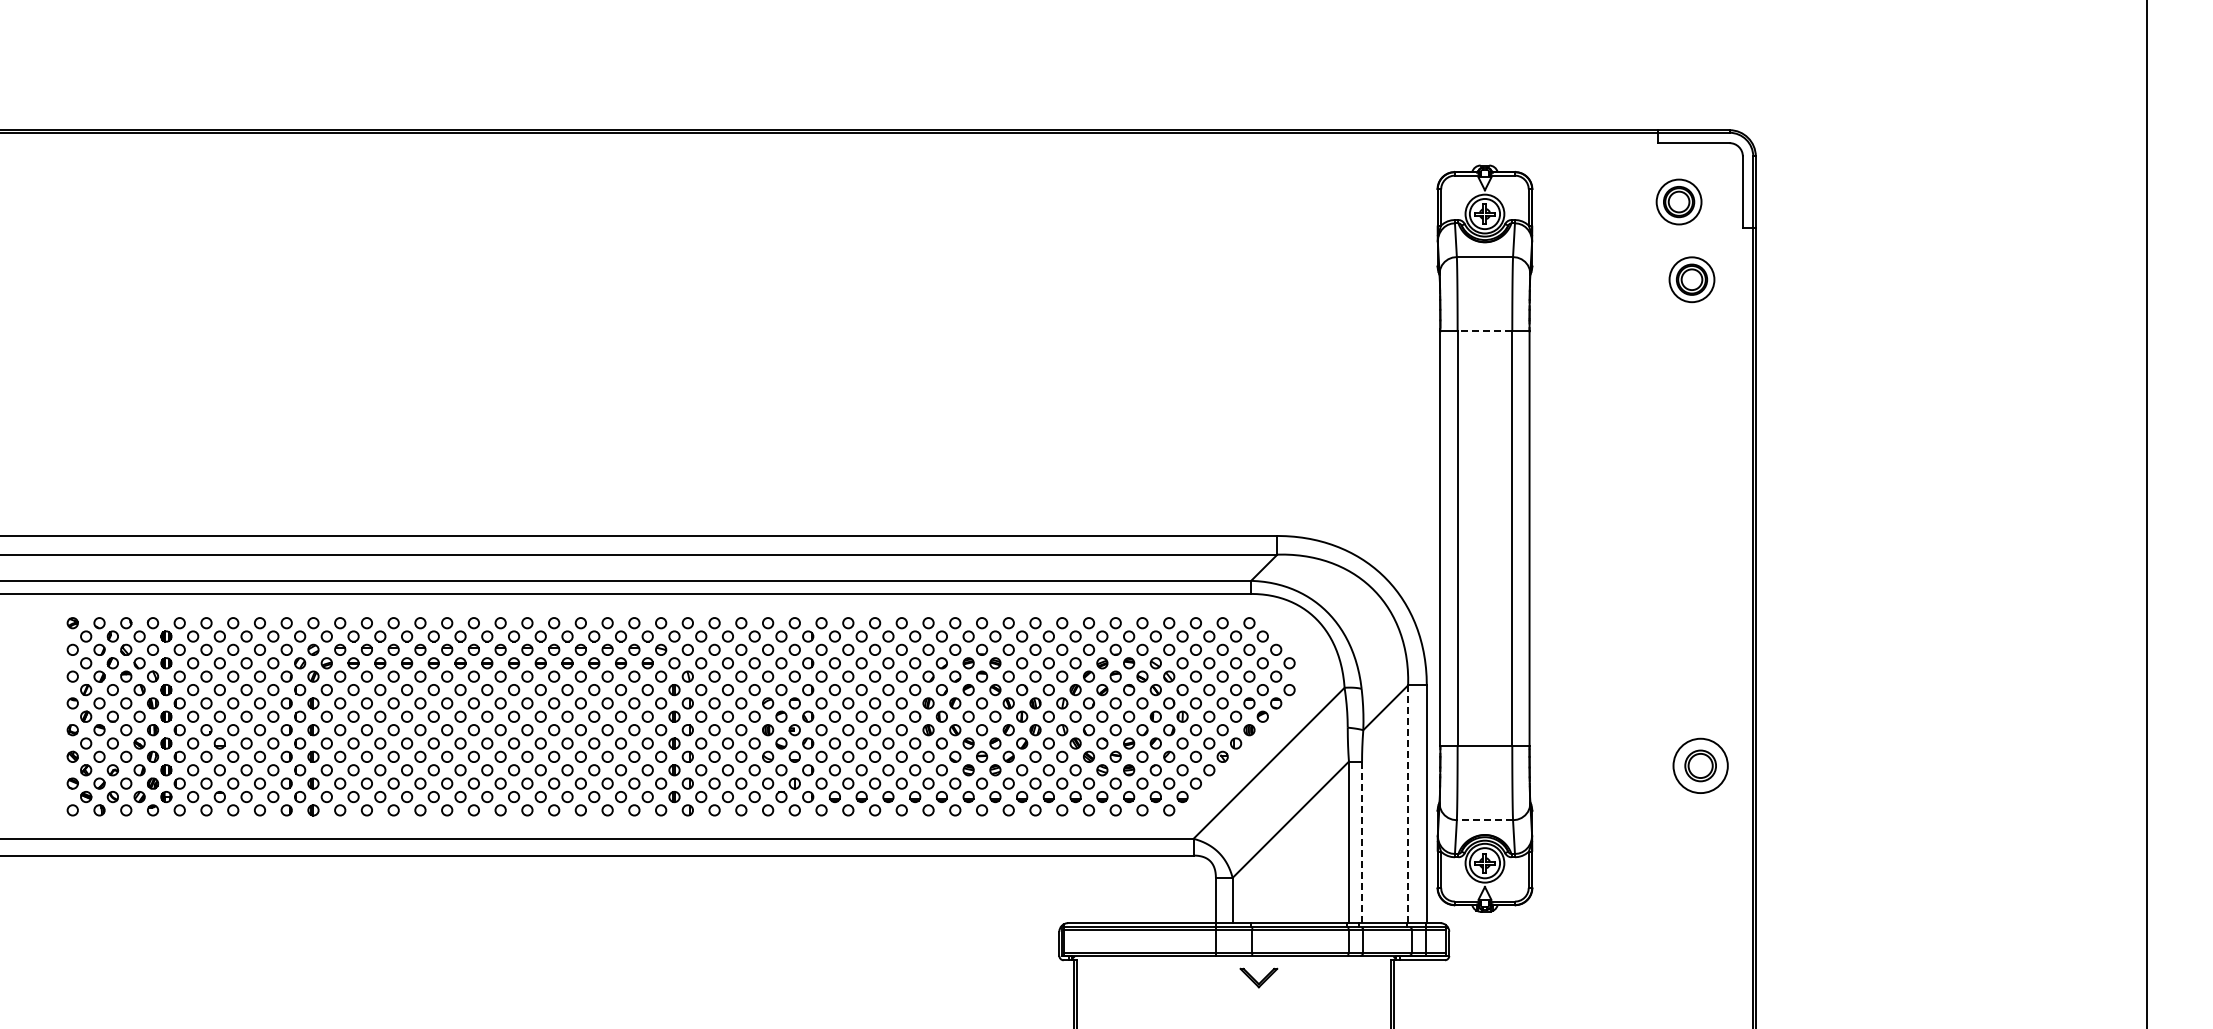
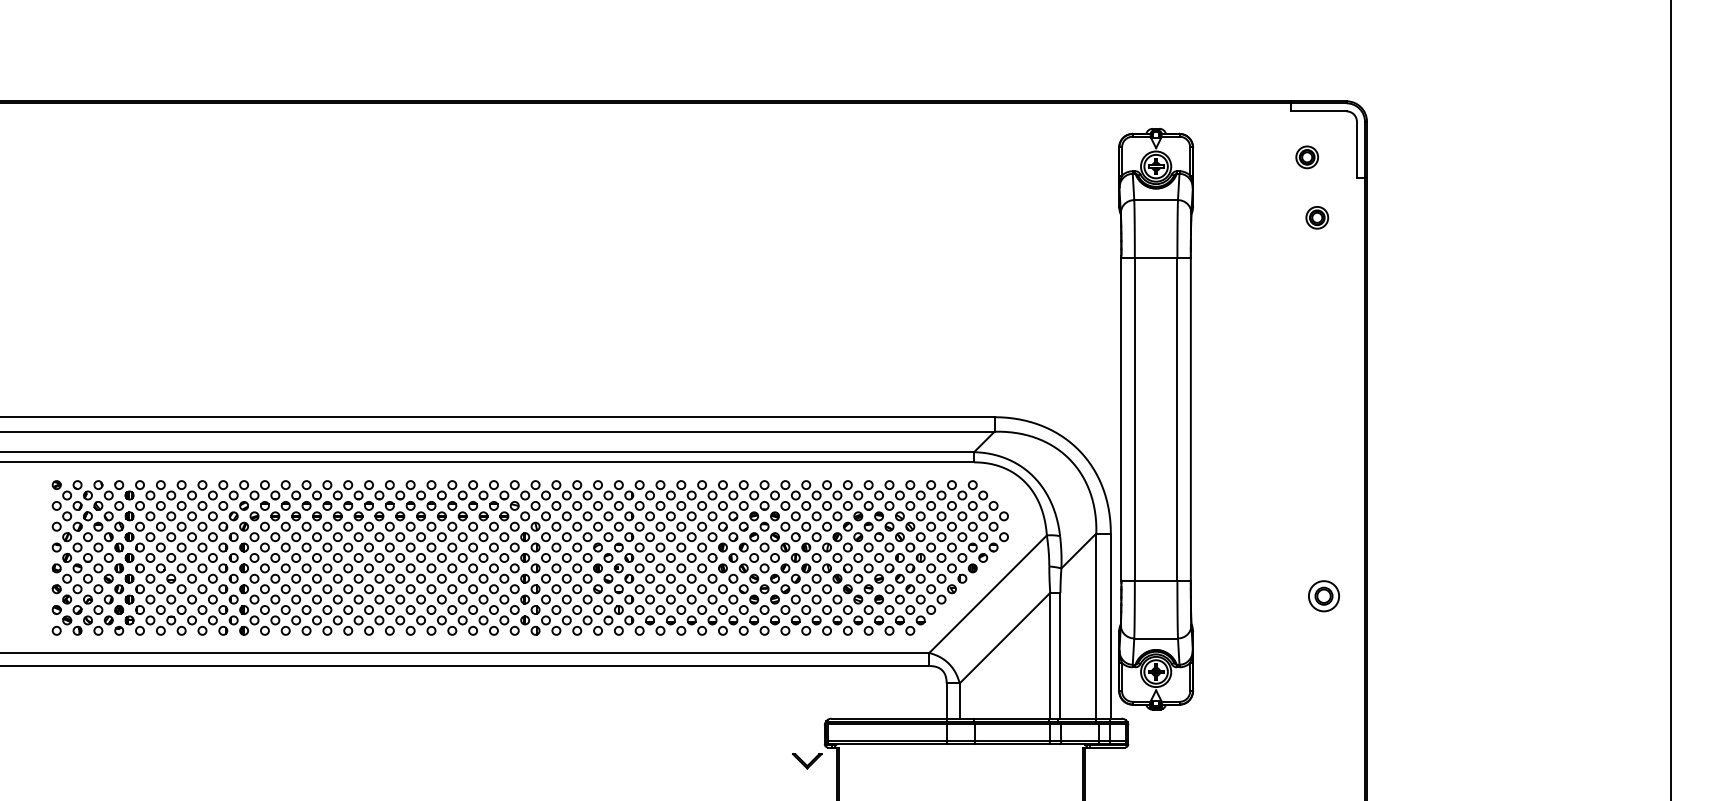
part: (1678, 202) -> (1306, 157), size x0.62
part: (1691, 279) -> (1316, 217), size x0.62
line: (1484, 331) -> (1155, 258), dashed -> solid
part: (1700, 765) -> (1323, 595), size x0.71
line: (1408, 804) -> (1096, 626), dashed -> solid
line: (1484, 820) -> (1155, 638), dashed -> solid
line: (1362, 842) -> (1060, 655), dashed -> solid
part: (1258, 977) -> (807, 760), moved

